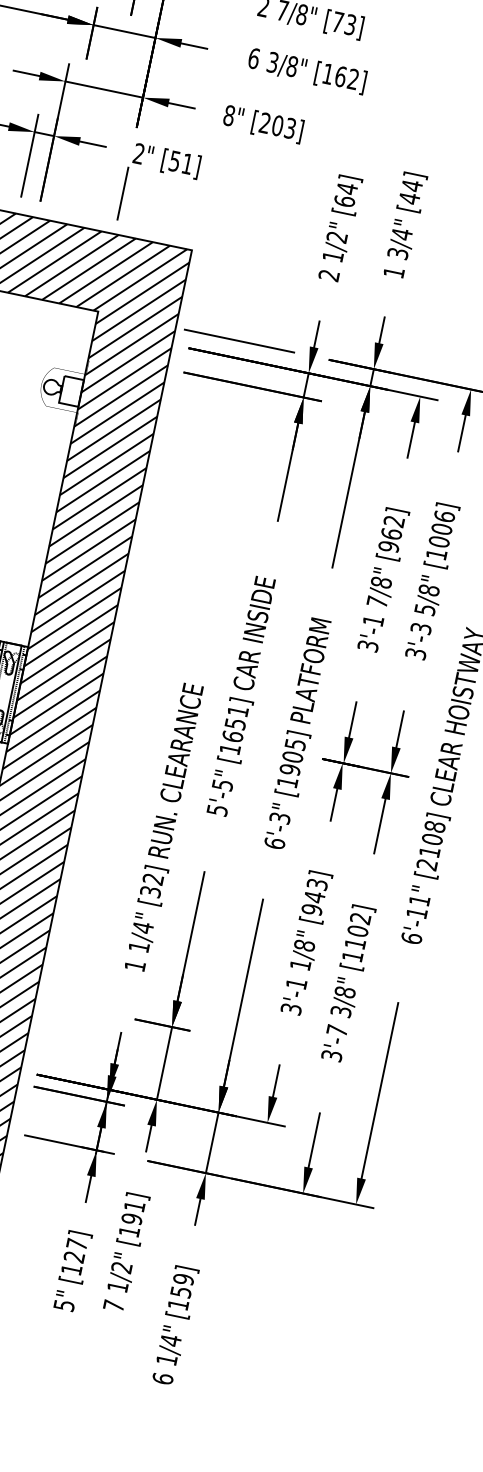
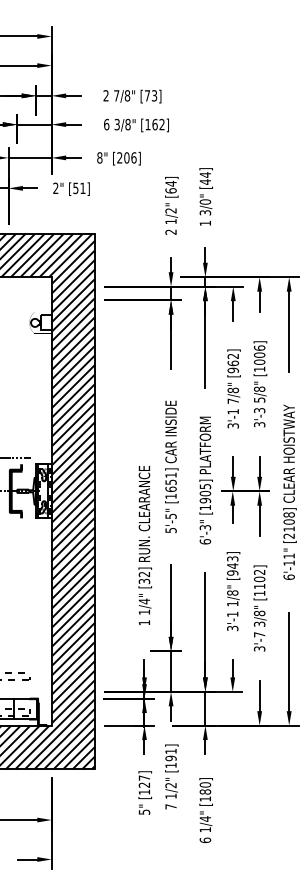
text: (289, 127) -> (133, 157), [203] -> [206]
line: (122, 191) -> (51, 210), removed
text: (402, 233) -> (205, 201), 3/4" -> 3/0"
line: (239, 341) -> (130, 277), removed
text: (182, 1285) -> (205, 788), [159] -> [180]

